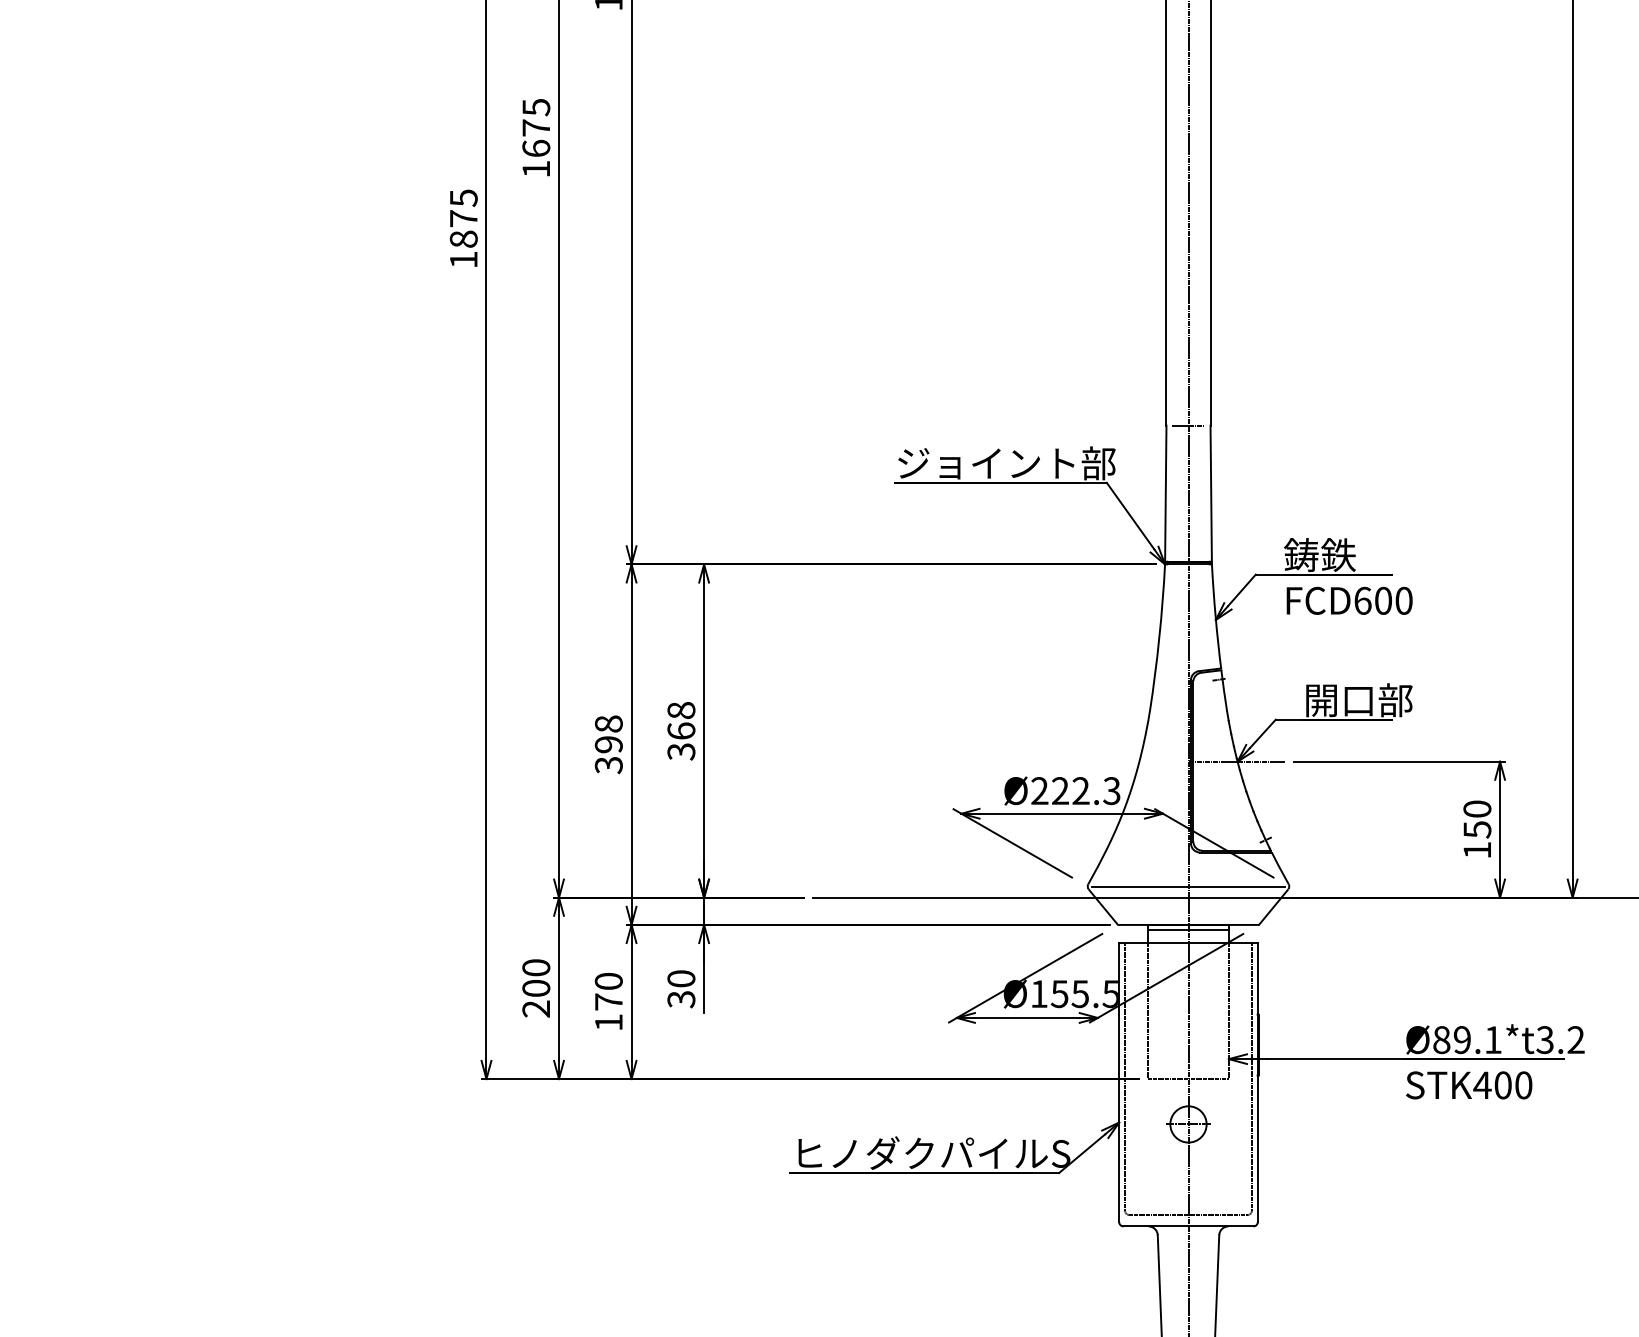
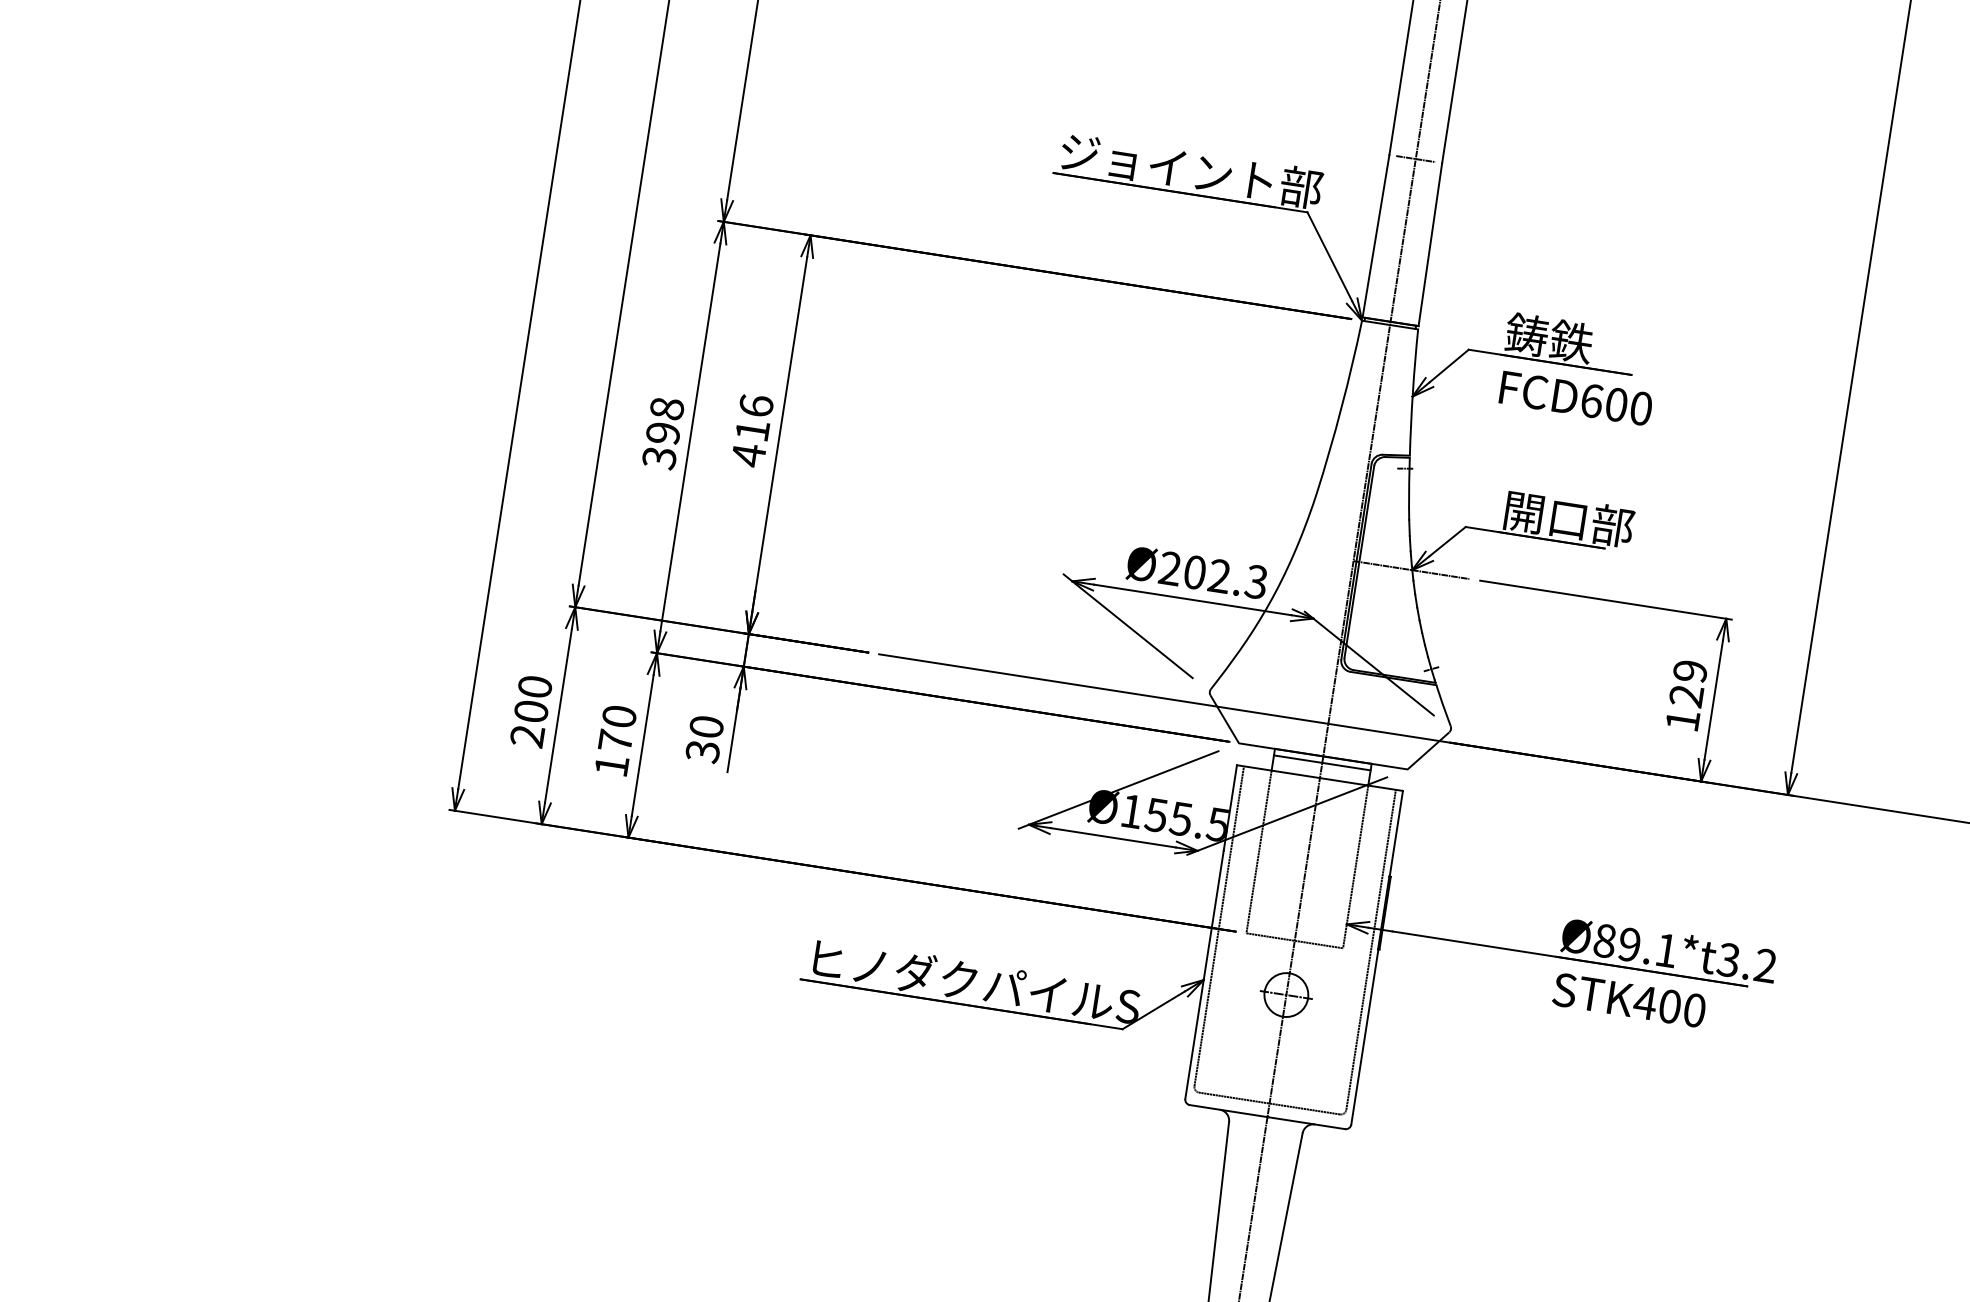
text: (681, 731) -> (752, 431), 368 -> 416
text: (1060, 791) -> (1194, 573), Ø222.3 -> Ø202.3
text: (1477, 819) -> (1688, 683), 150 -> 129
line: (1188, 886) -> (1330, 710), removed

